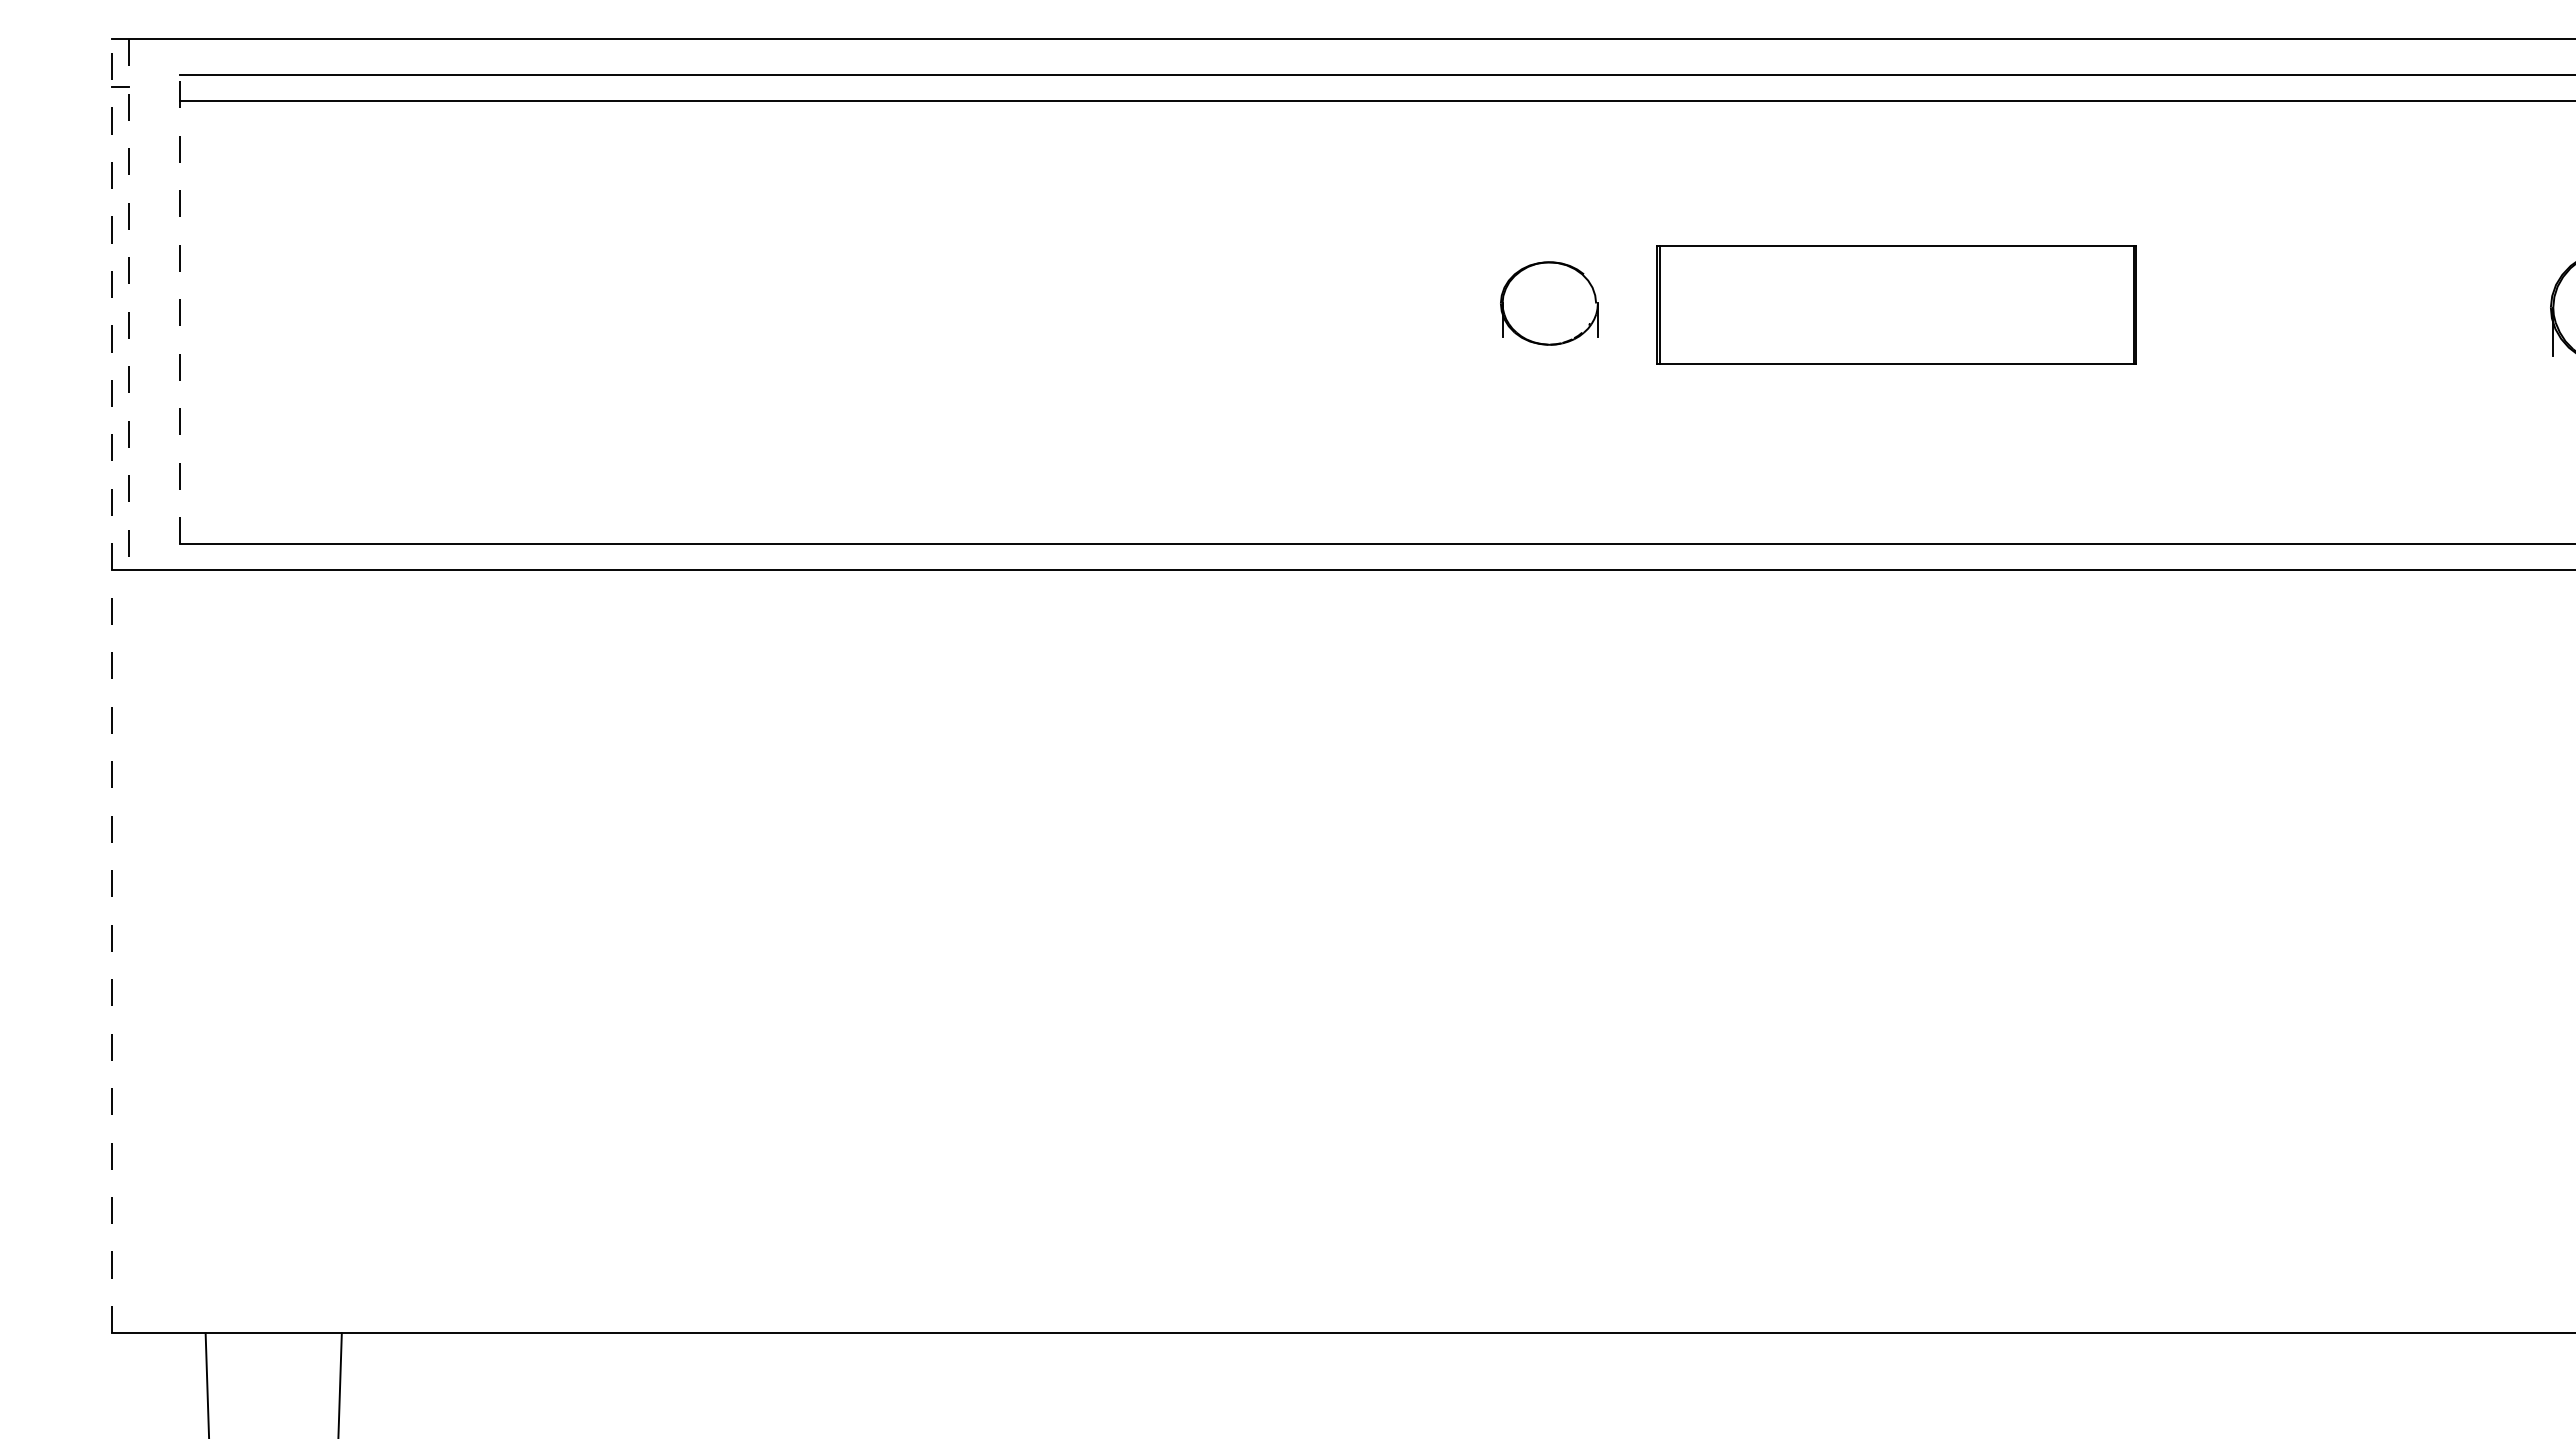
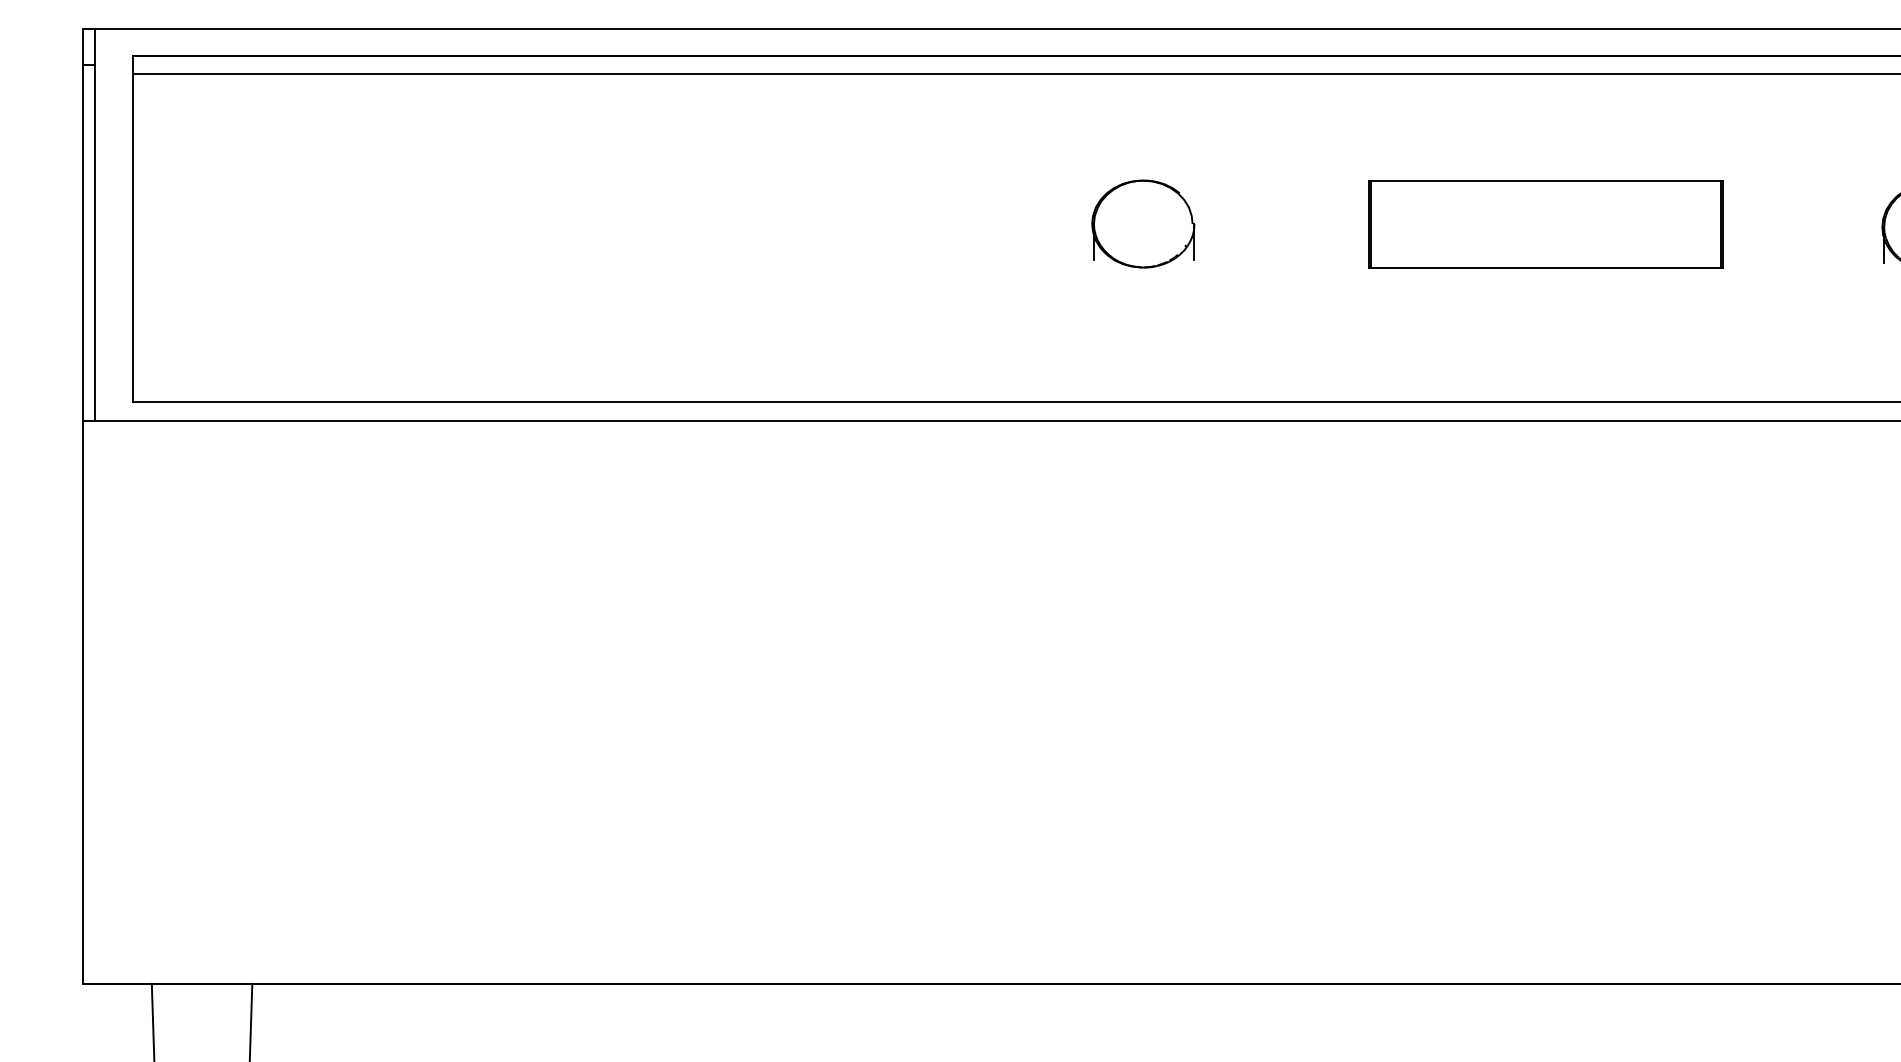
part: (1549, 303) -> (1143, 224), size x1.43
part: (1896, 304) -> (1545, 224), moved
line: (128, 305) -> (94, 225), dashed -> solid
line: (180, 309) -> (133, 228), dashed -> solid
line: (112, 686) -> (83, 506), dashed -> solid

